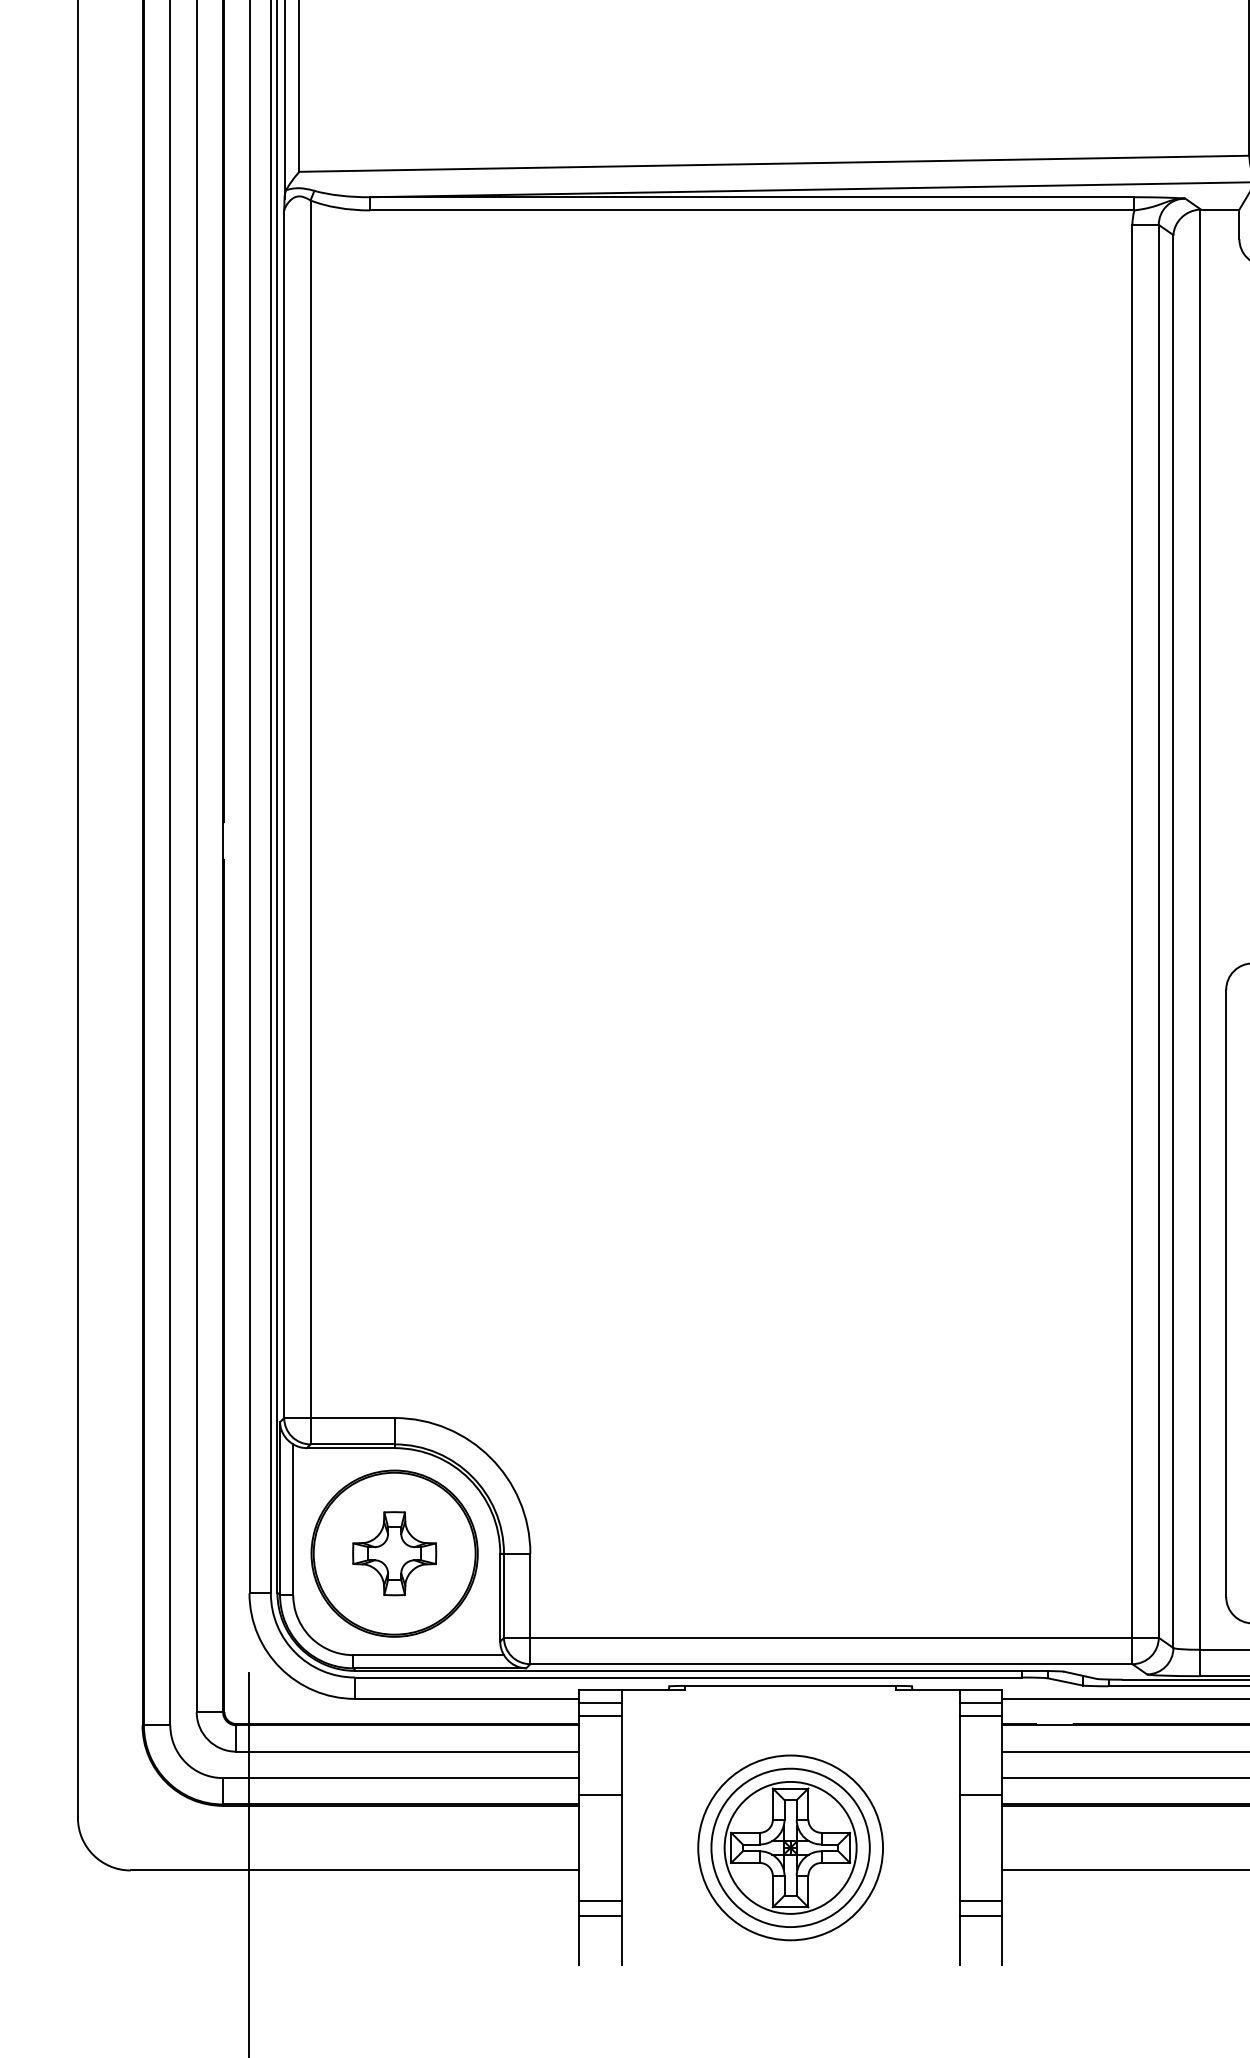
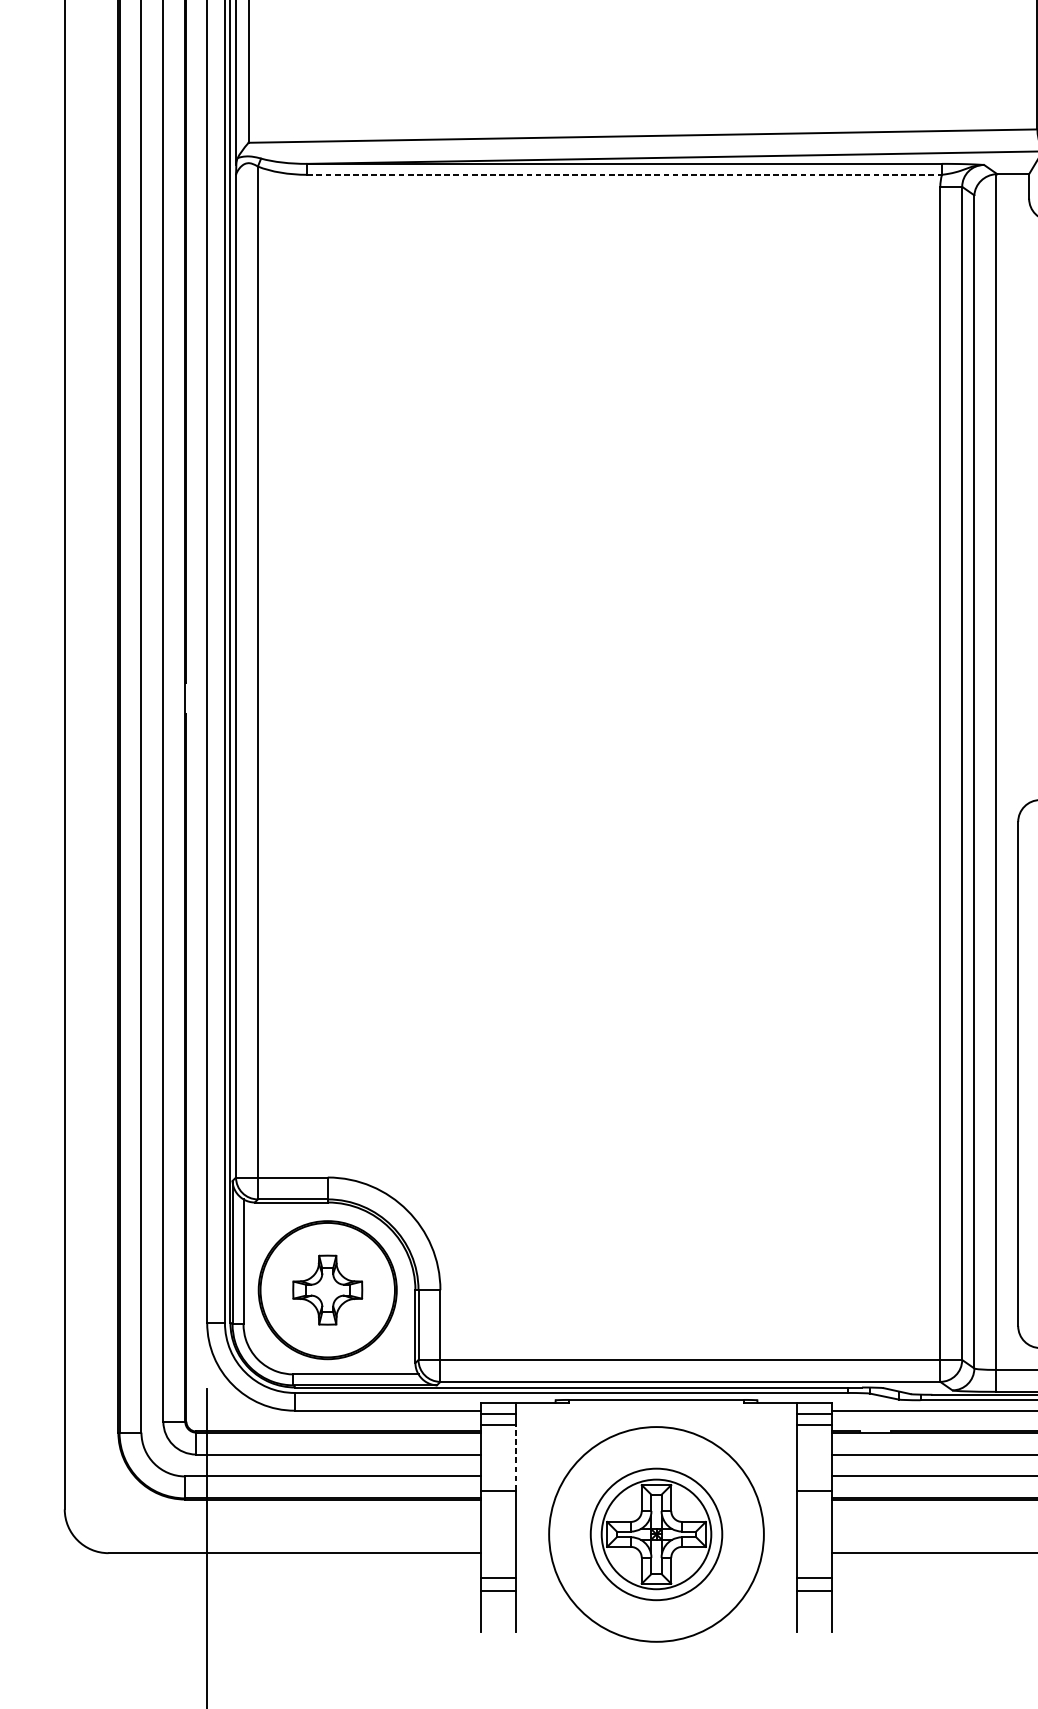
line: (752, 210) -> (624, 174), solid -> dashed
line: (621, 1755) -> (516, 1457), solid -> dashed
circle: (790, 1847) -> (656, 1534), size x1.4

